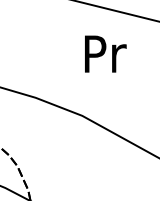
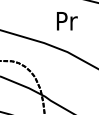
text: (106, 54) -> (67, 21), moved

